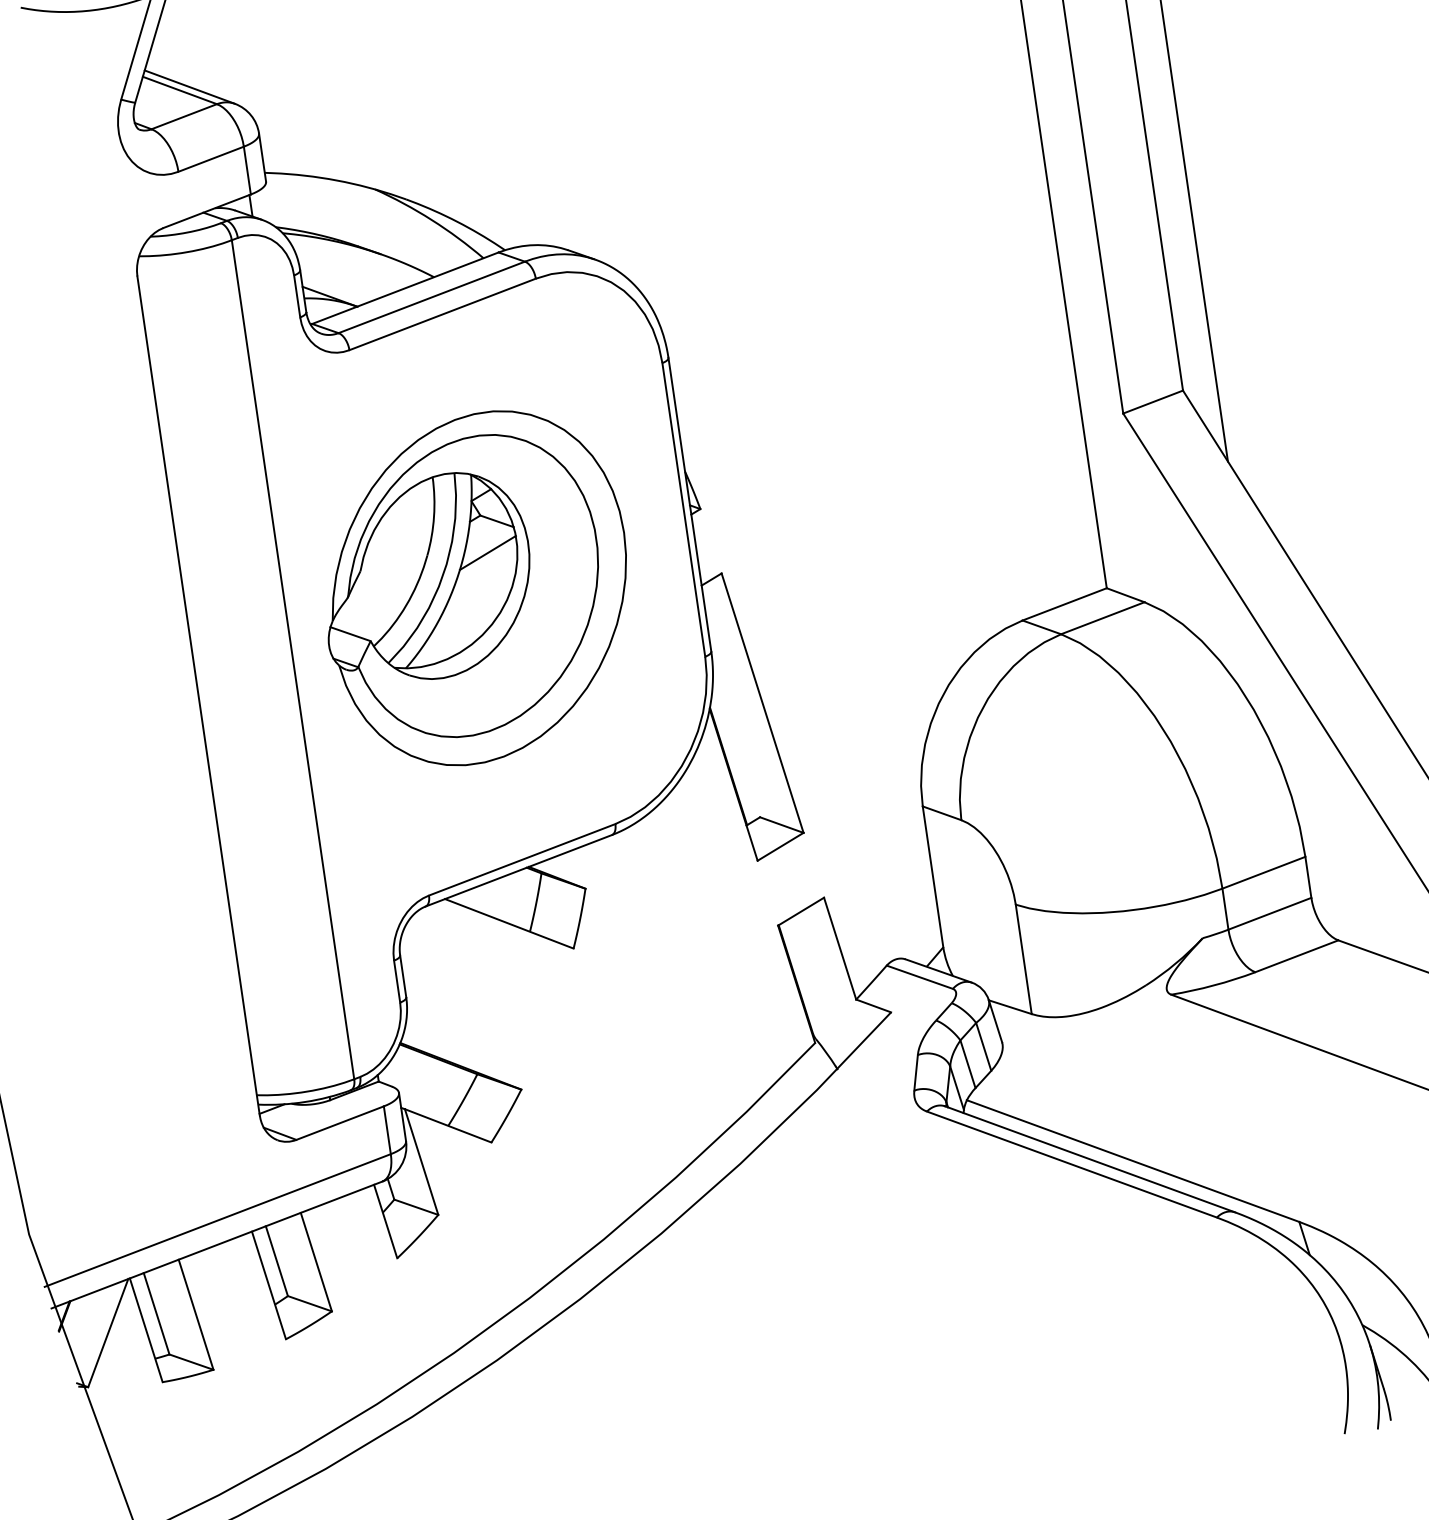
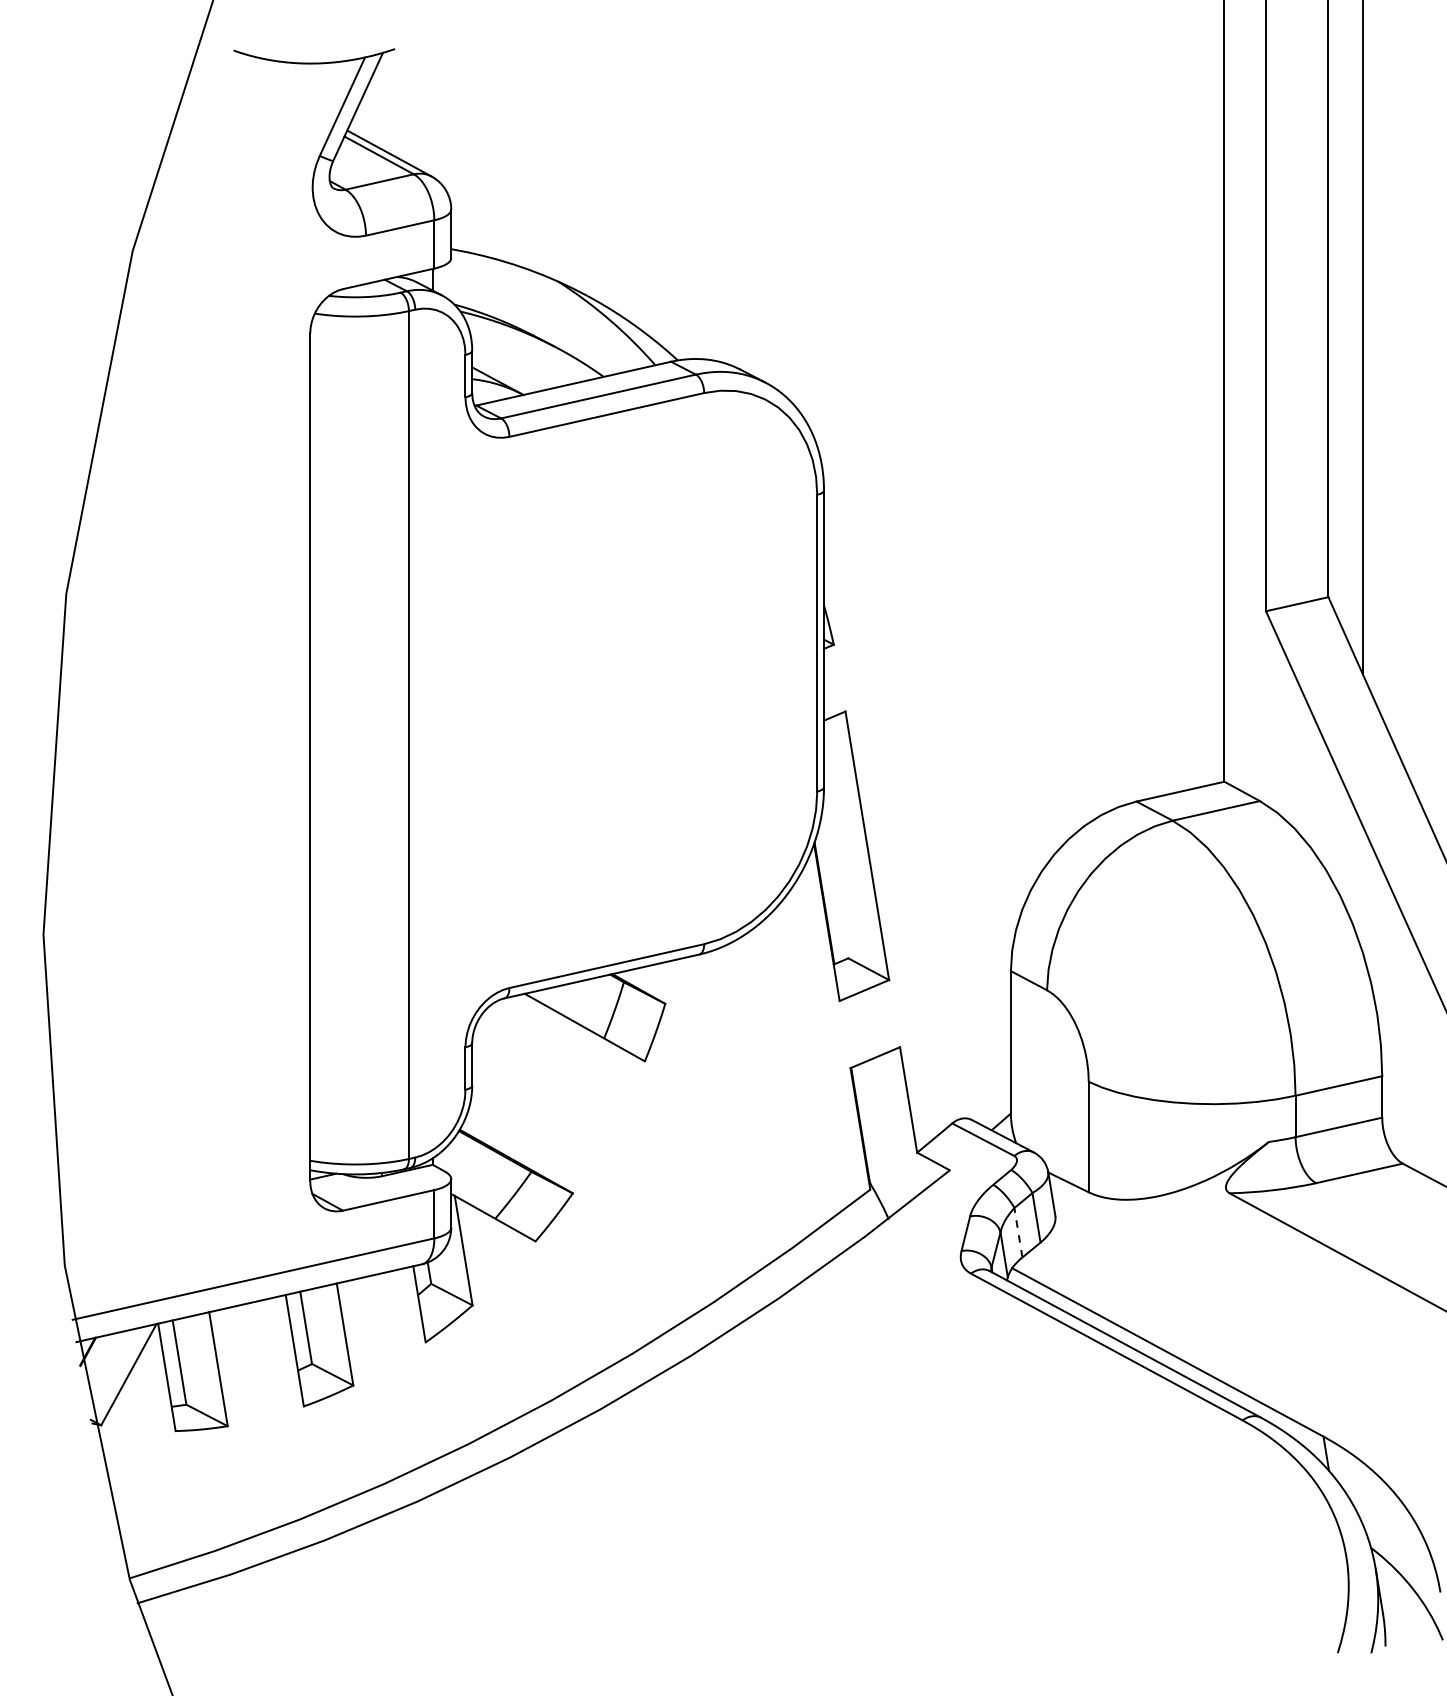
part: (476, 588) -> (600, 691), removed
line: (968, 1063) -> (1018, 1232), solid -> dashed

